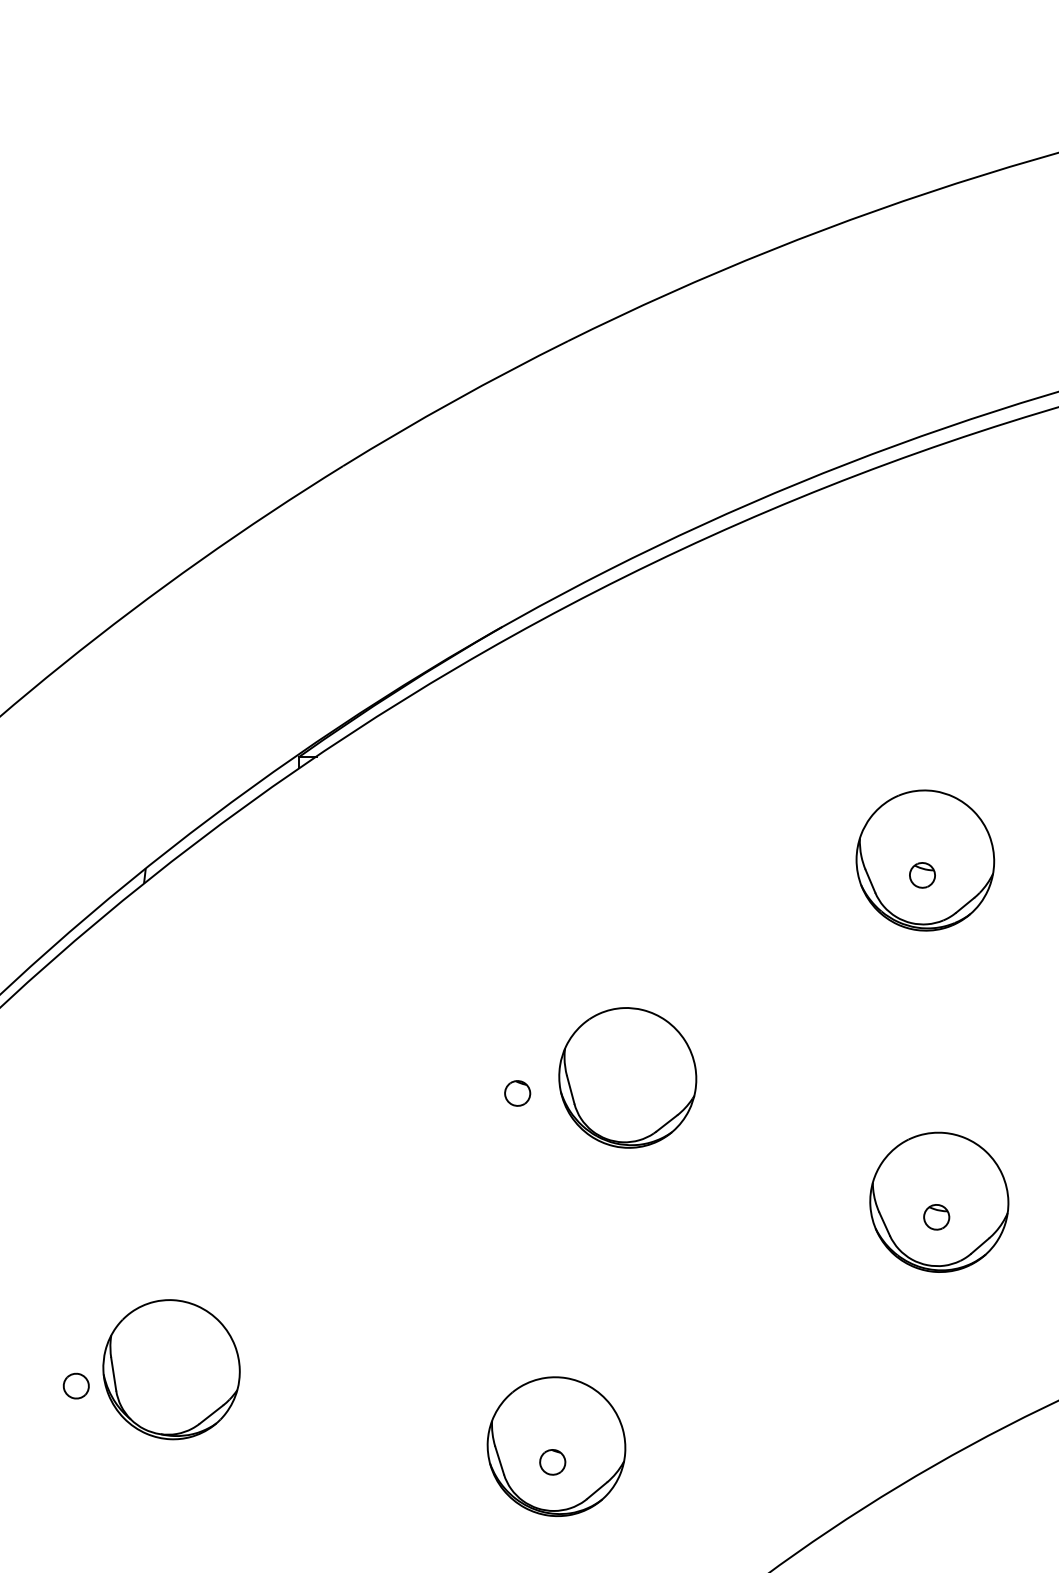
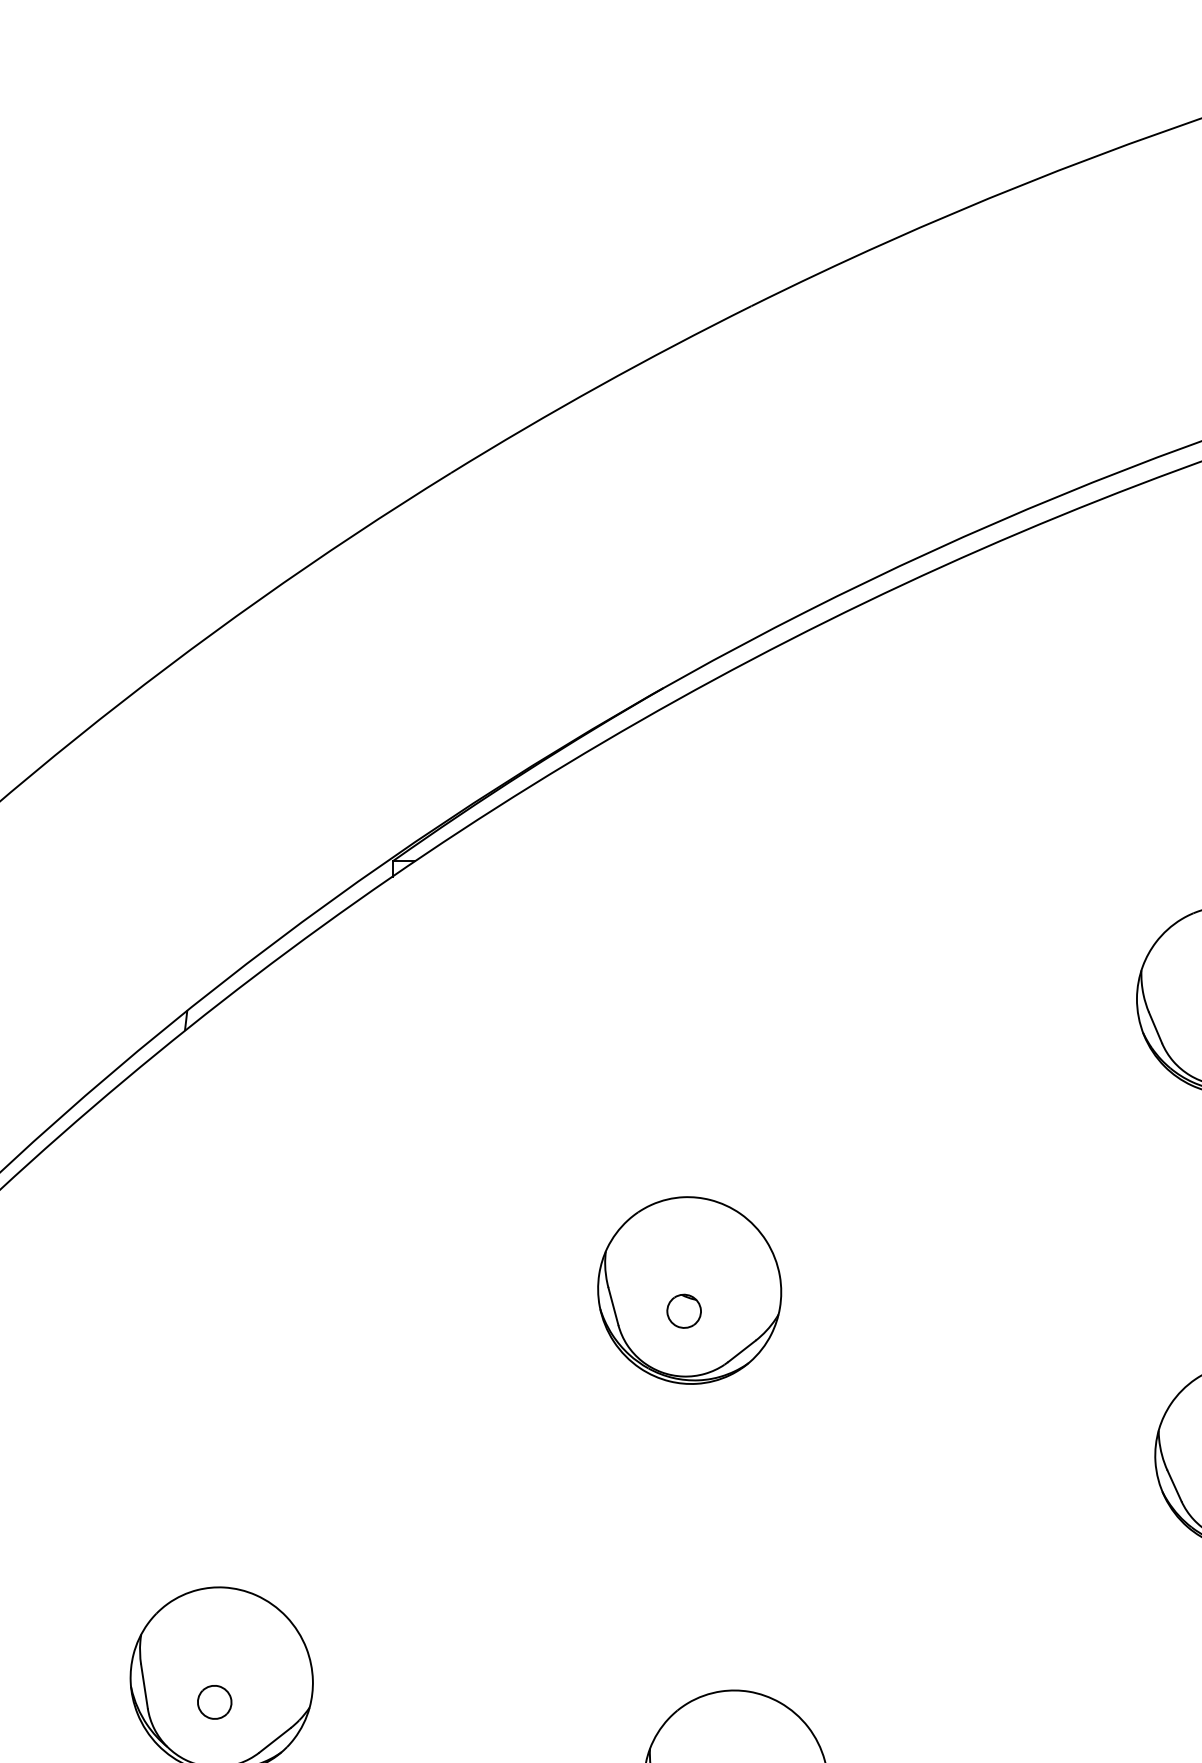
part: (627, 1077) -> (689, 1289), moved
part: (75, 1385) -> (213, 1701), moved

